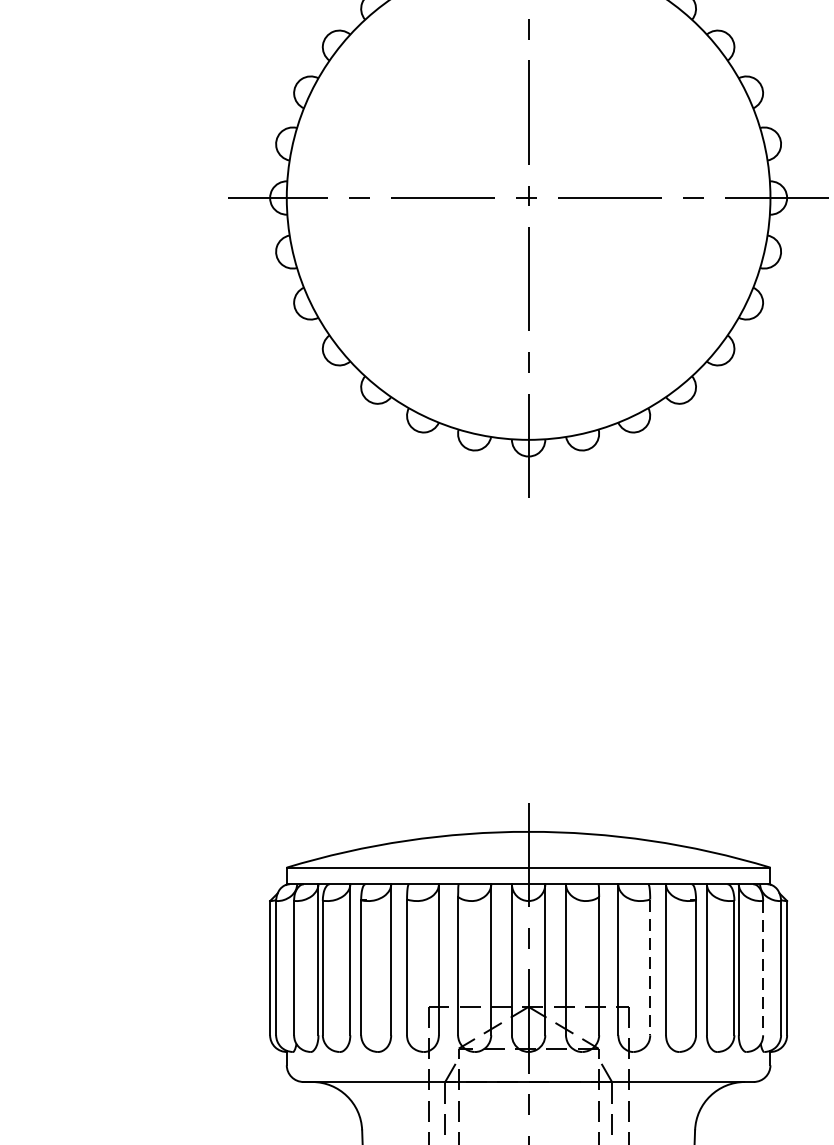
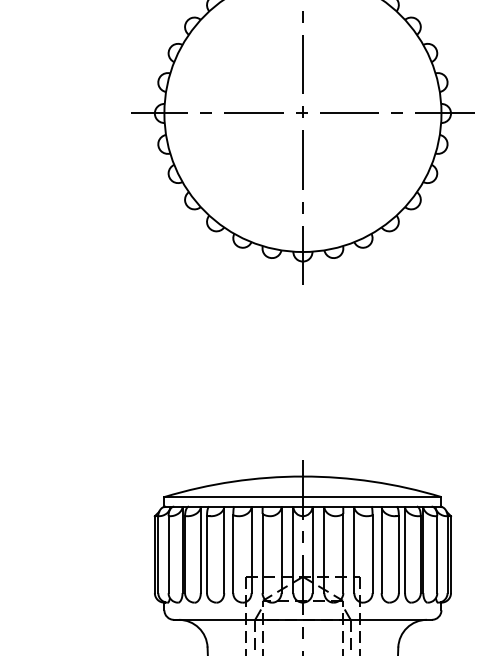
line: (650, 967) -> (372, 554), dashed -> solid
line: (763, 969) -> (437, 555), dashed -> solid

